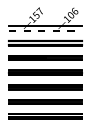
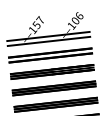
line: (45, 30) -> (48, 41), dashed -> solid

